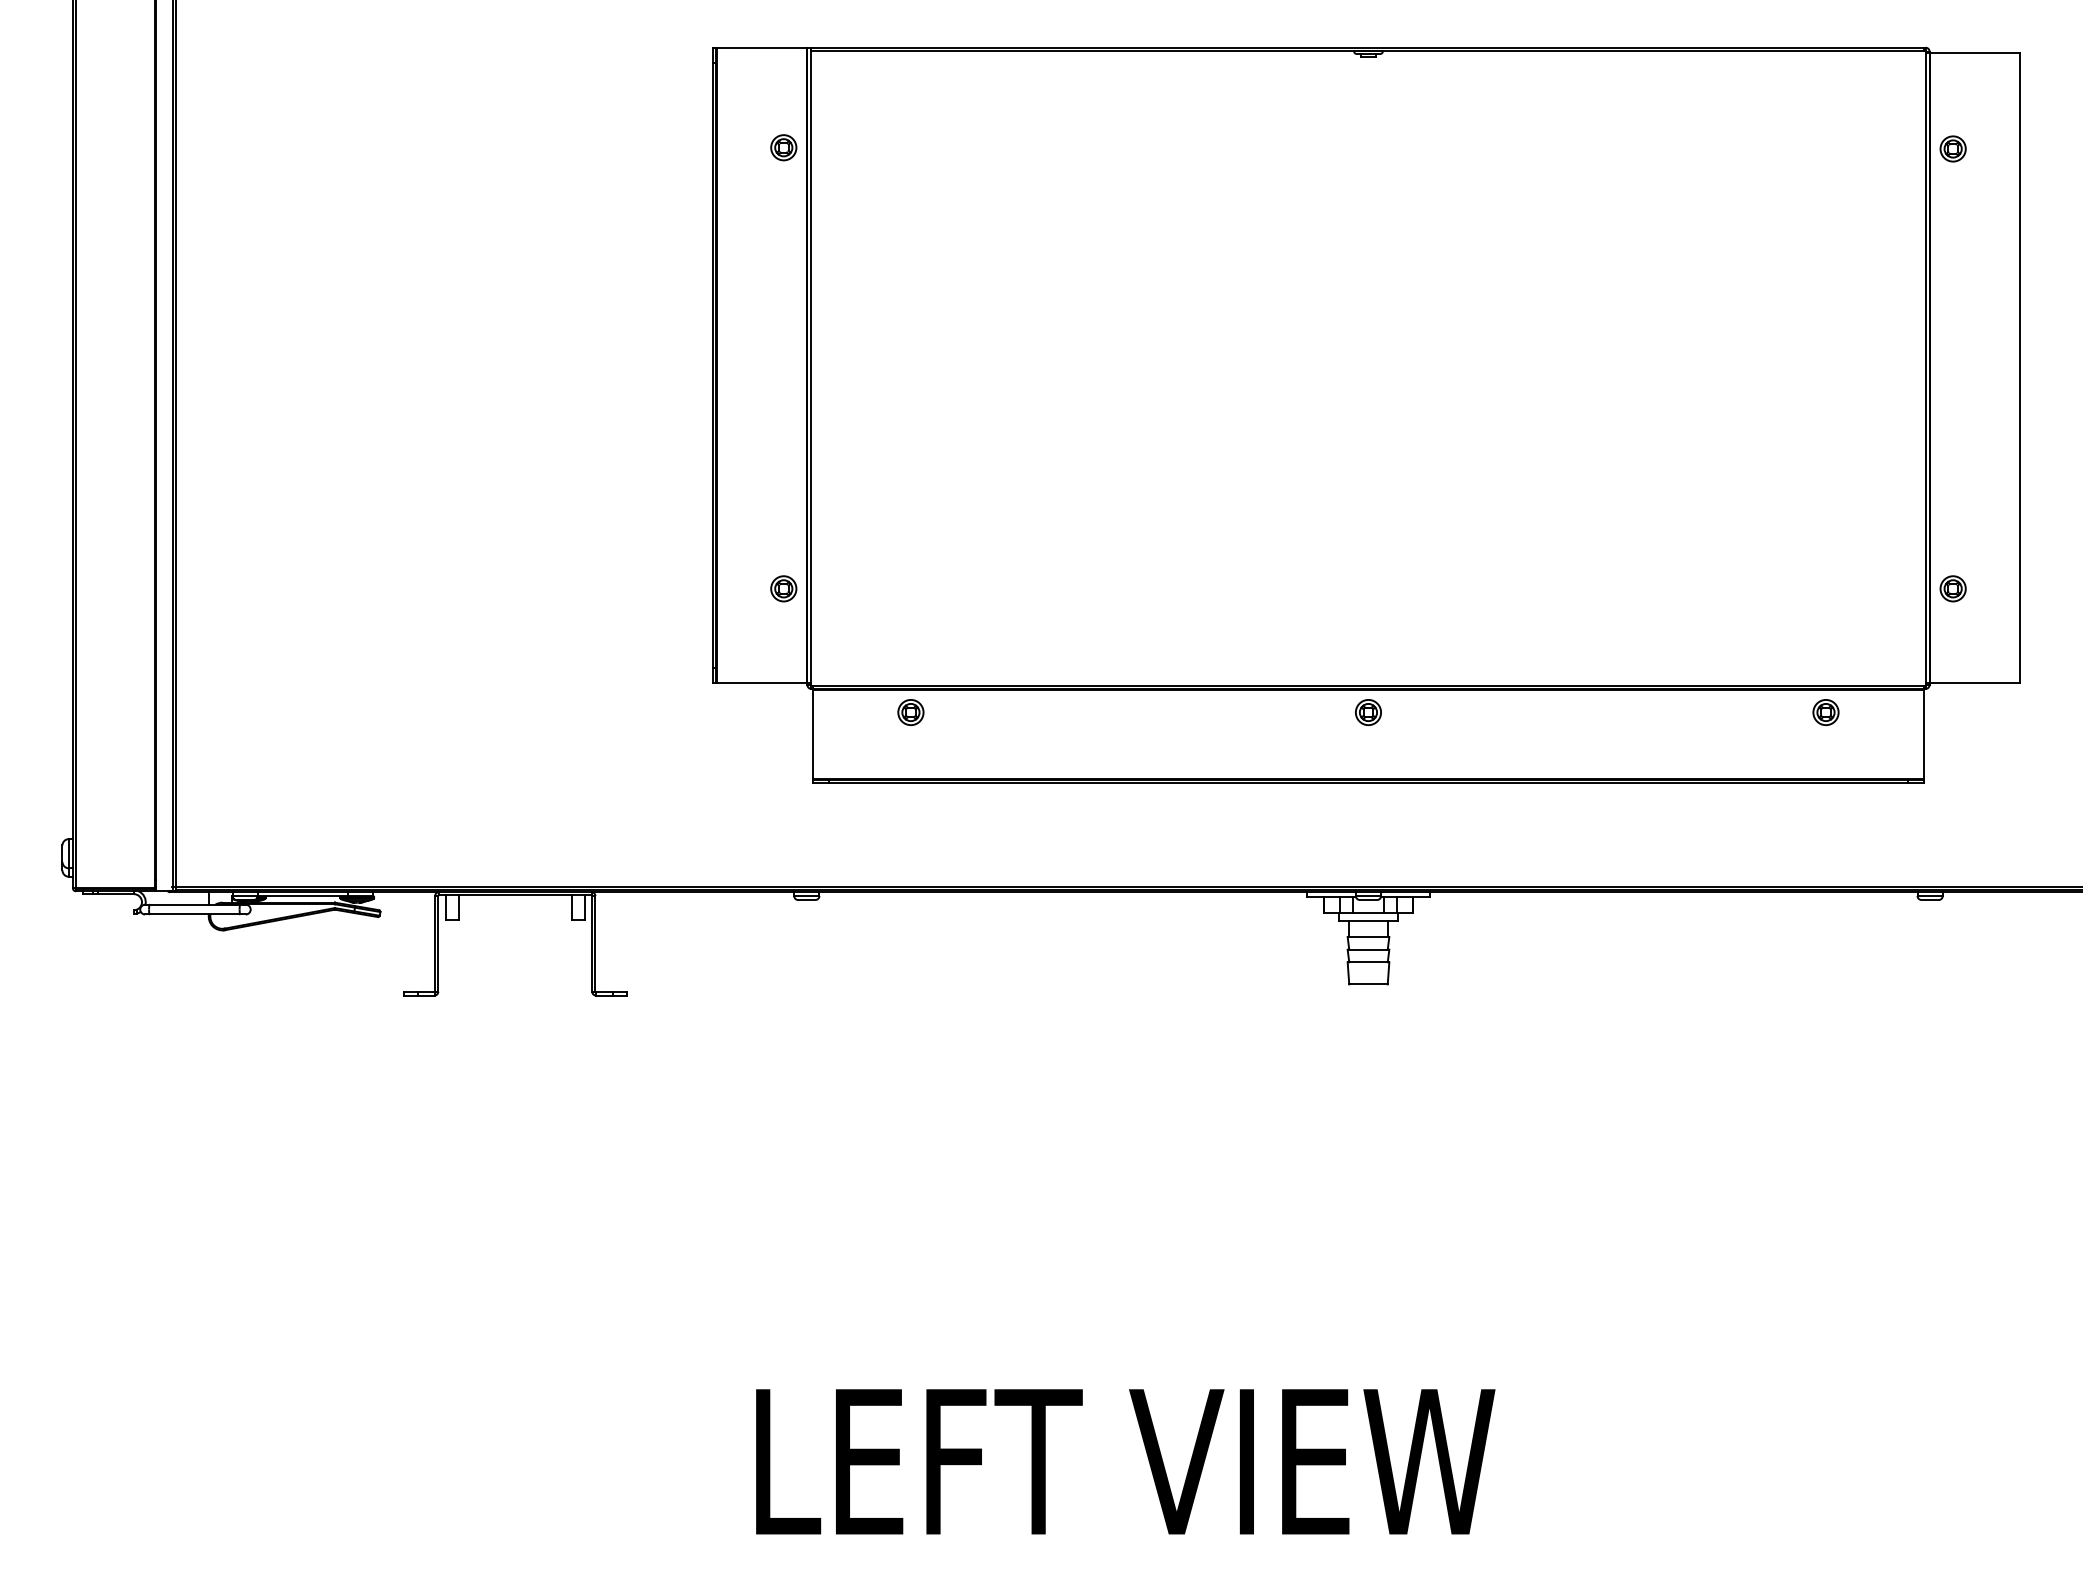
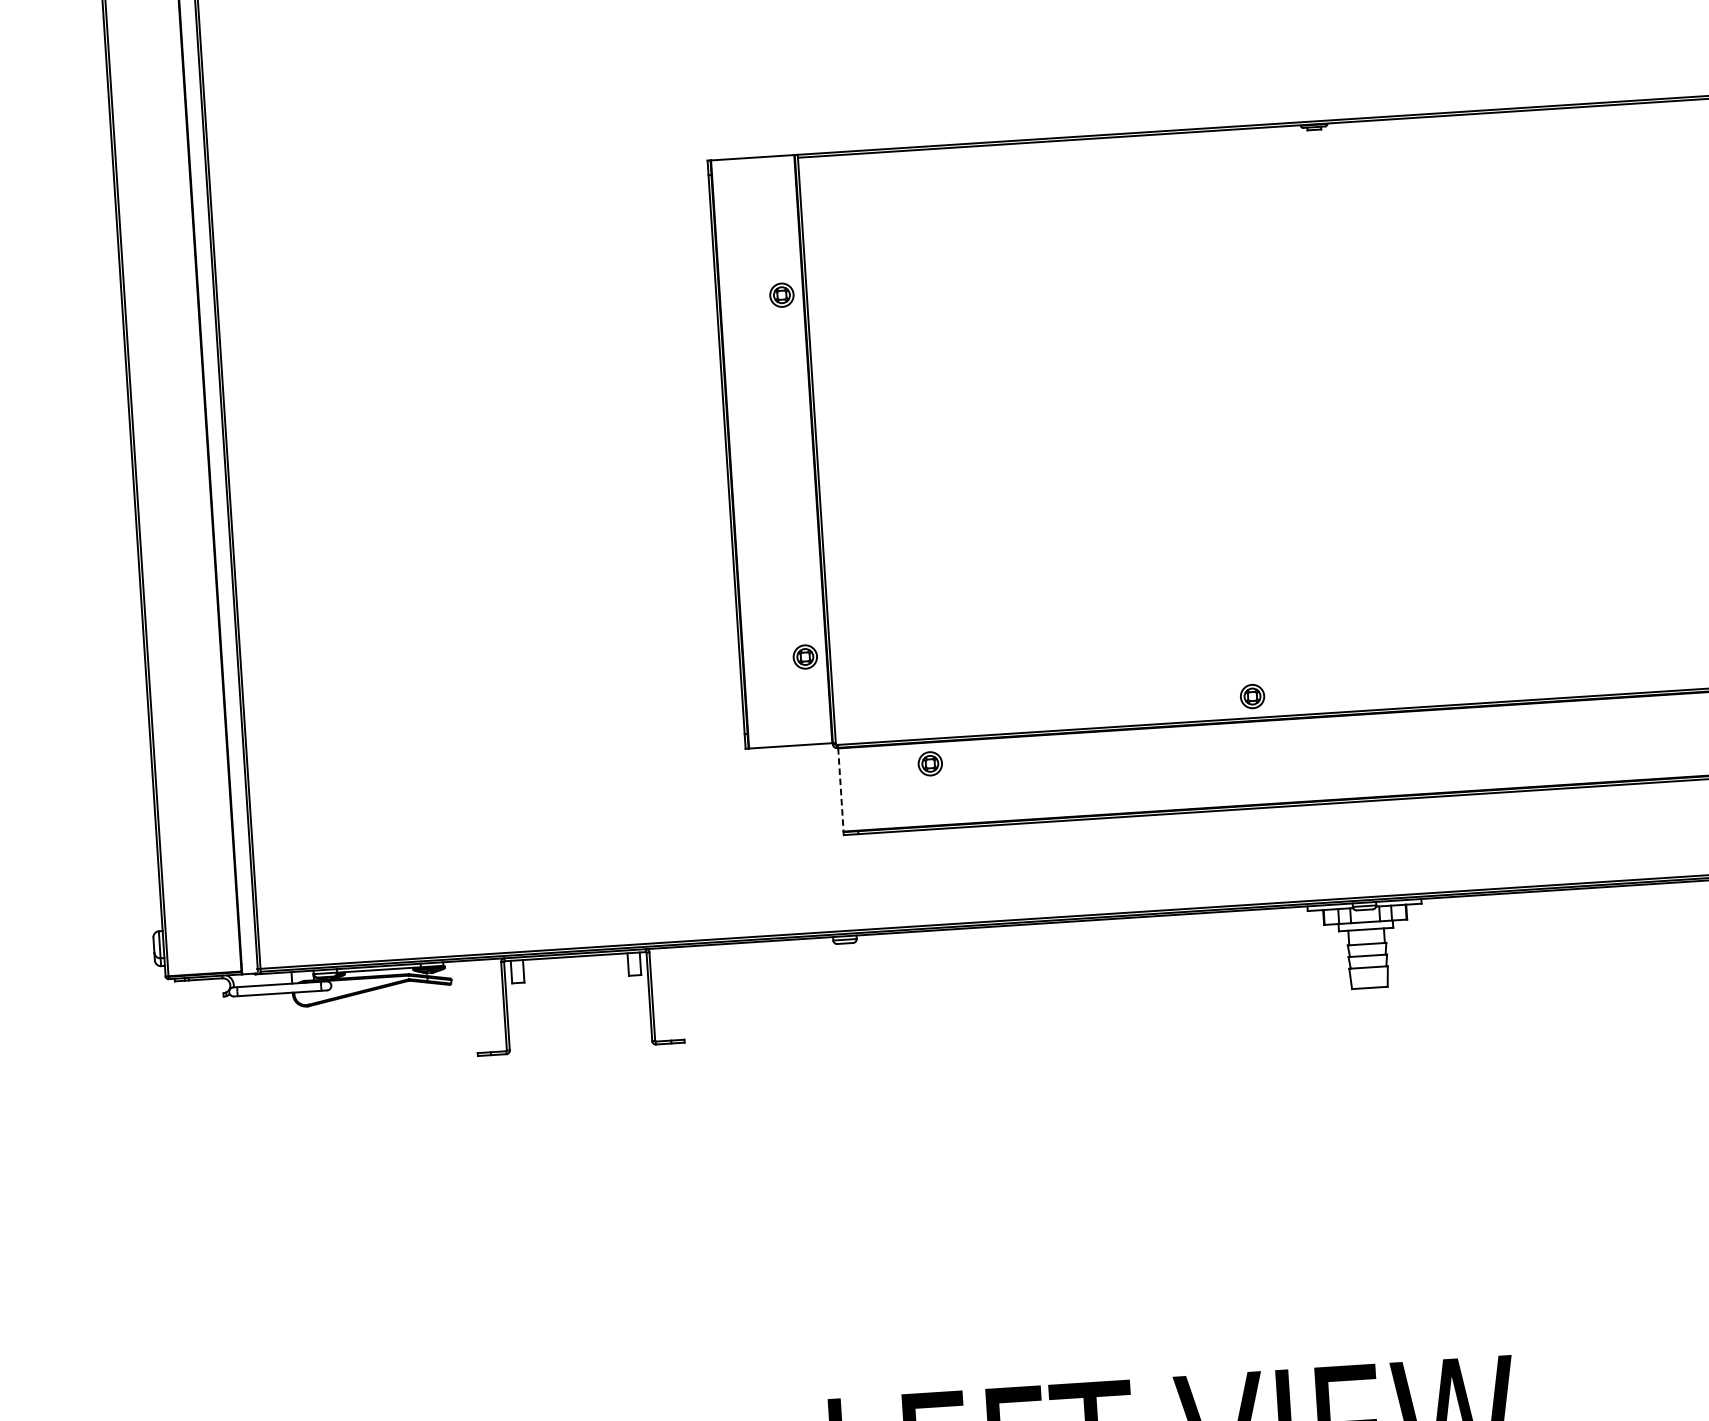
part: (783, 147) -> (781, 295), moved
part: (1368, 712) -> (1252, 696), moved
line: (812, 734) -> (840, 790), solid -> dashed

